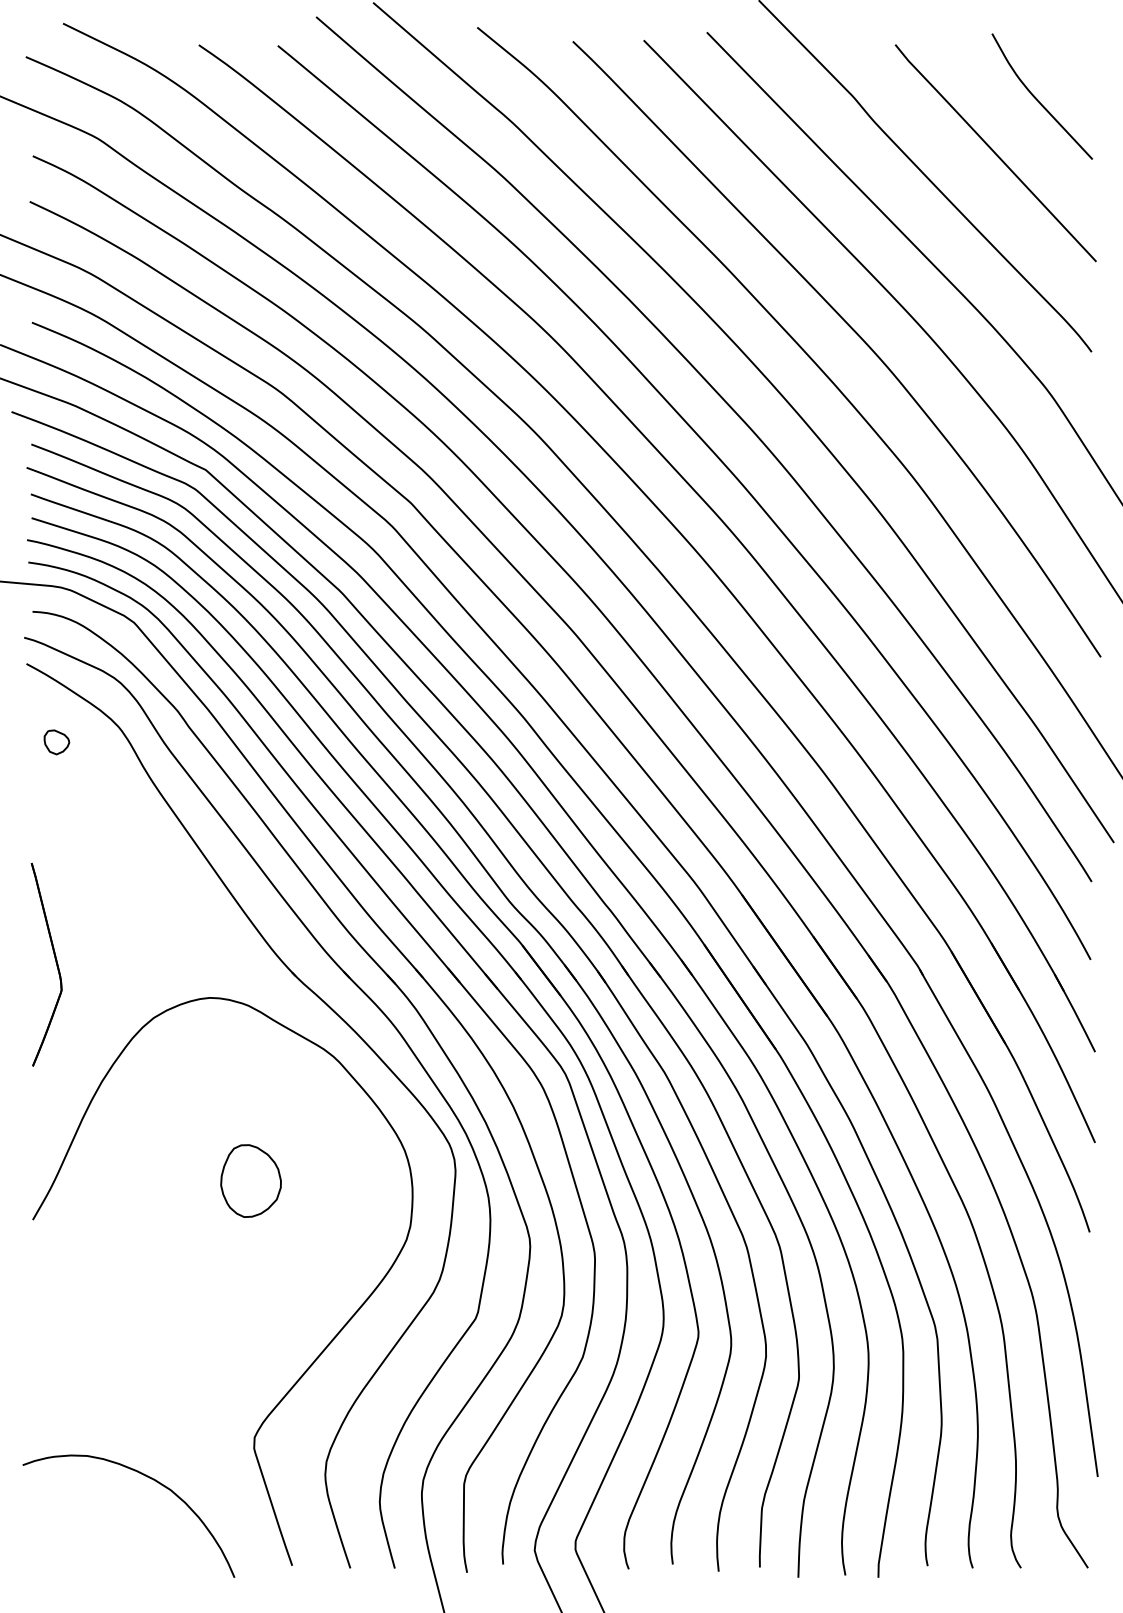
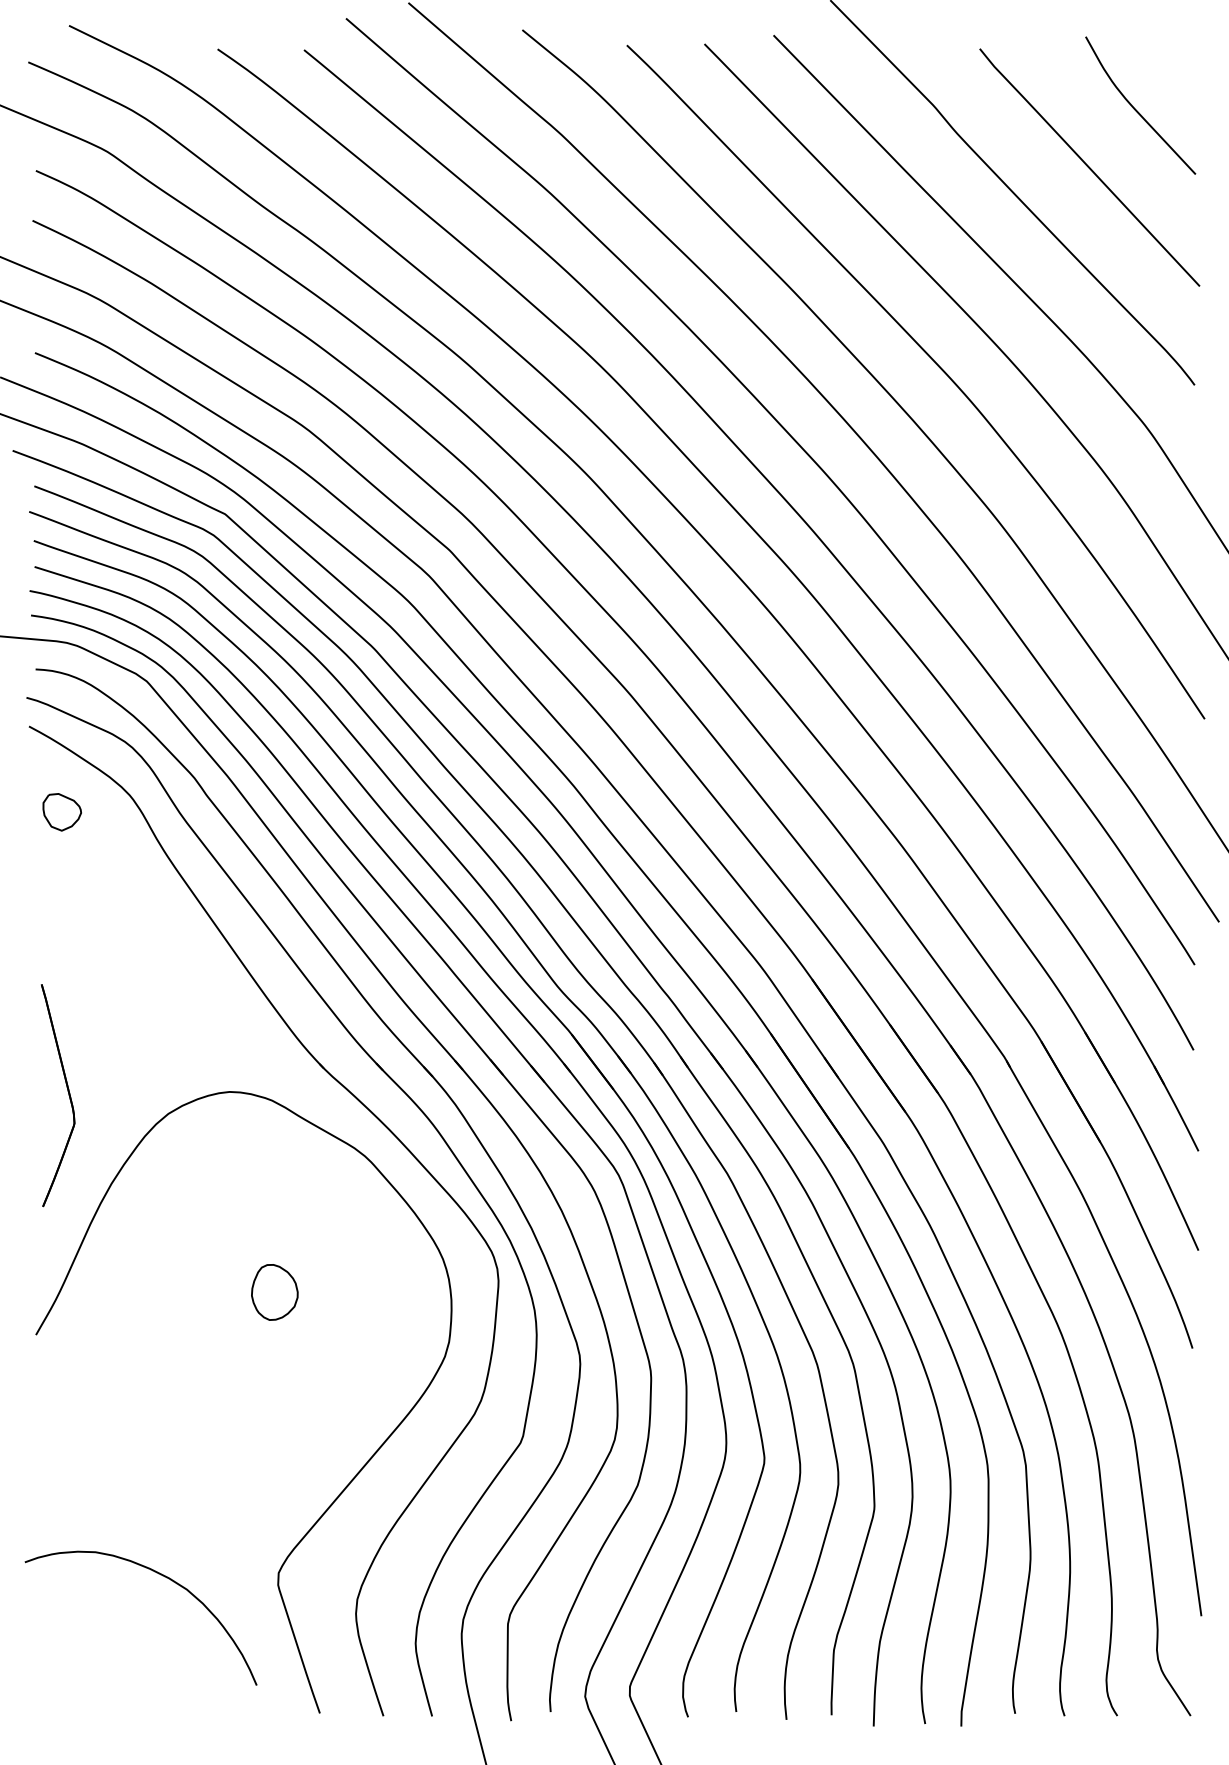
part: (57, 742) -> (62, 812), size x1.4
part: (55, 960) -> (67, 1091), moved
part: (250, 1181) -> (274, 1292), size x0.7
curve: (146, 1477) -> (160, 1575), moved

